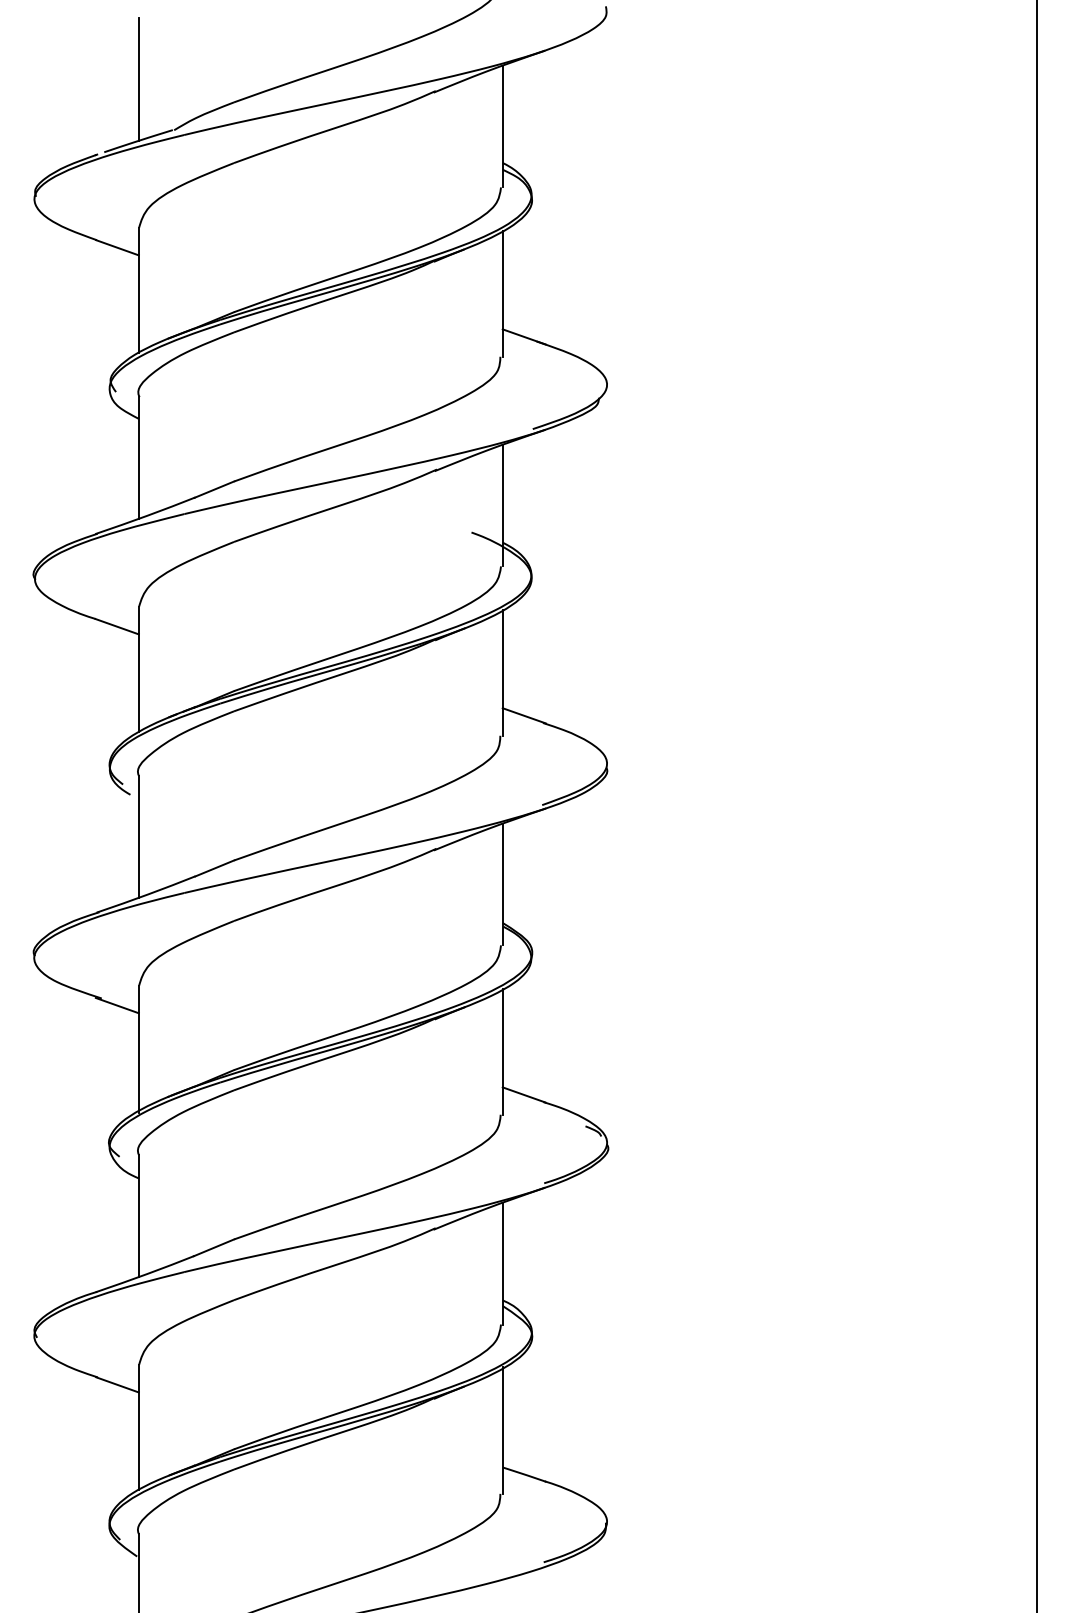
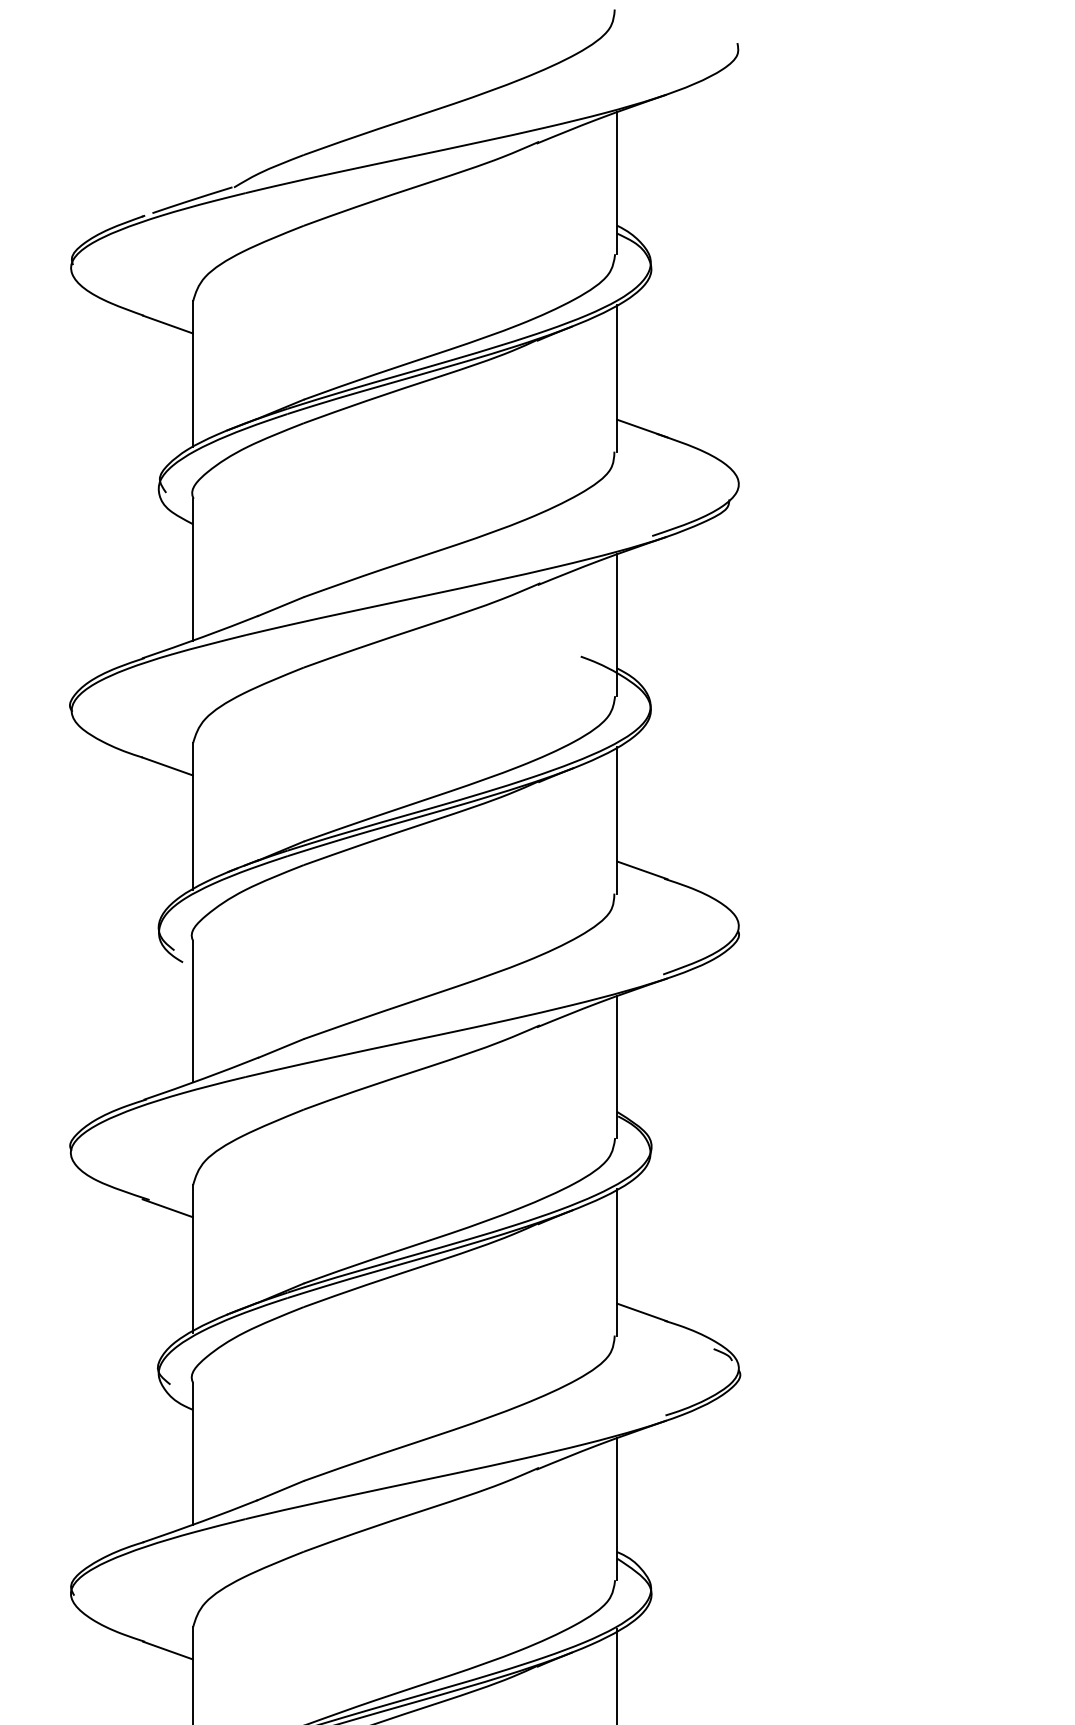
line: (138, 79) -> (192, 128), removed

